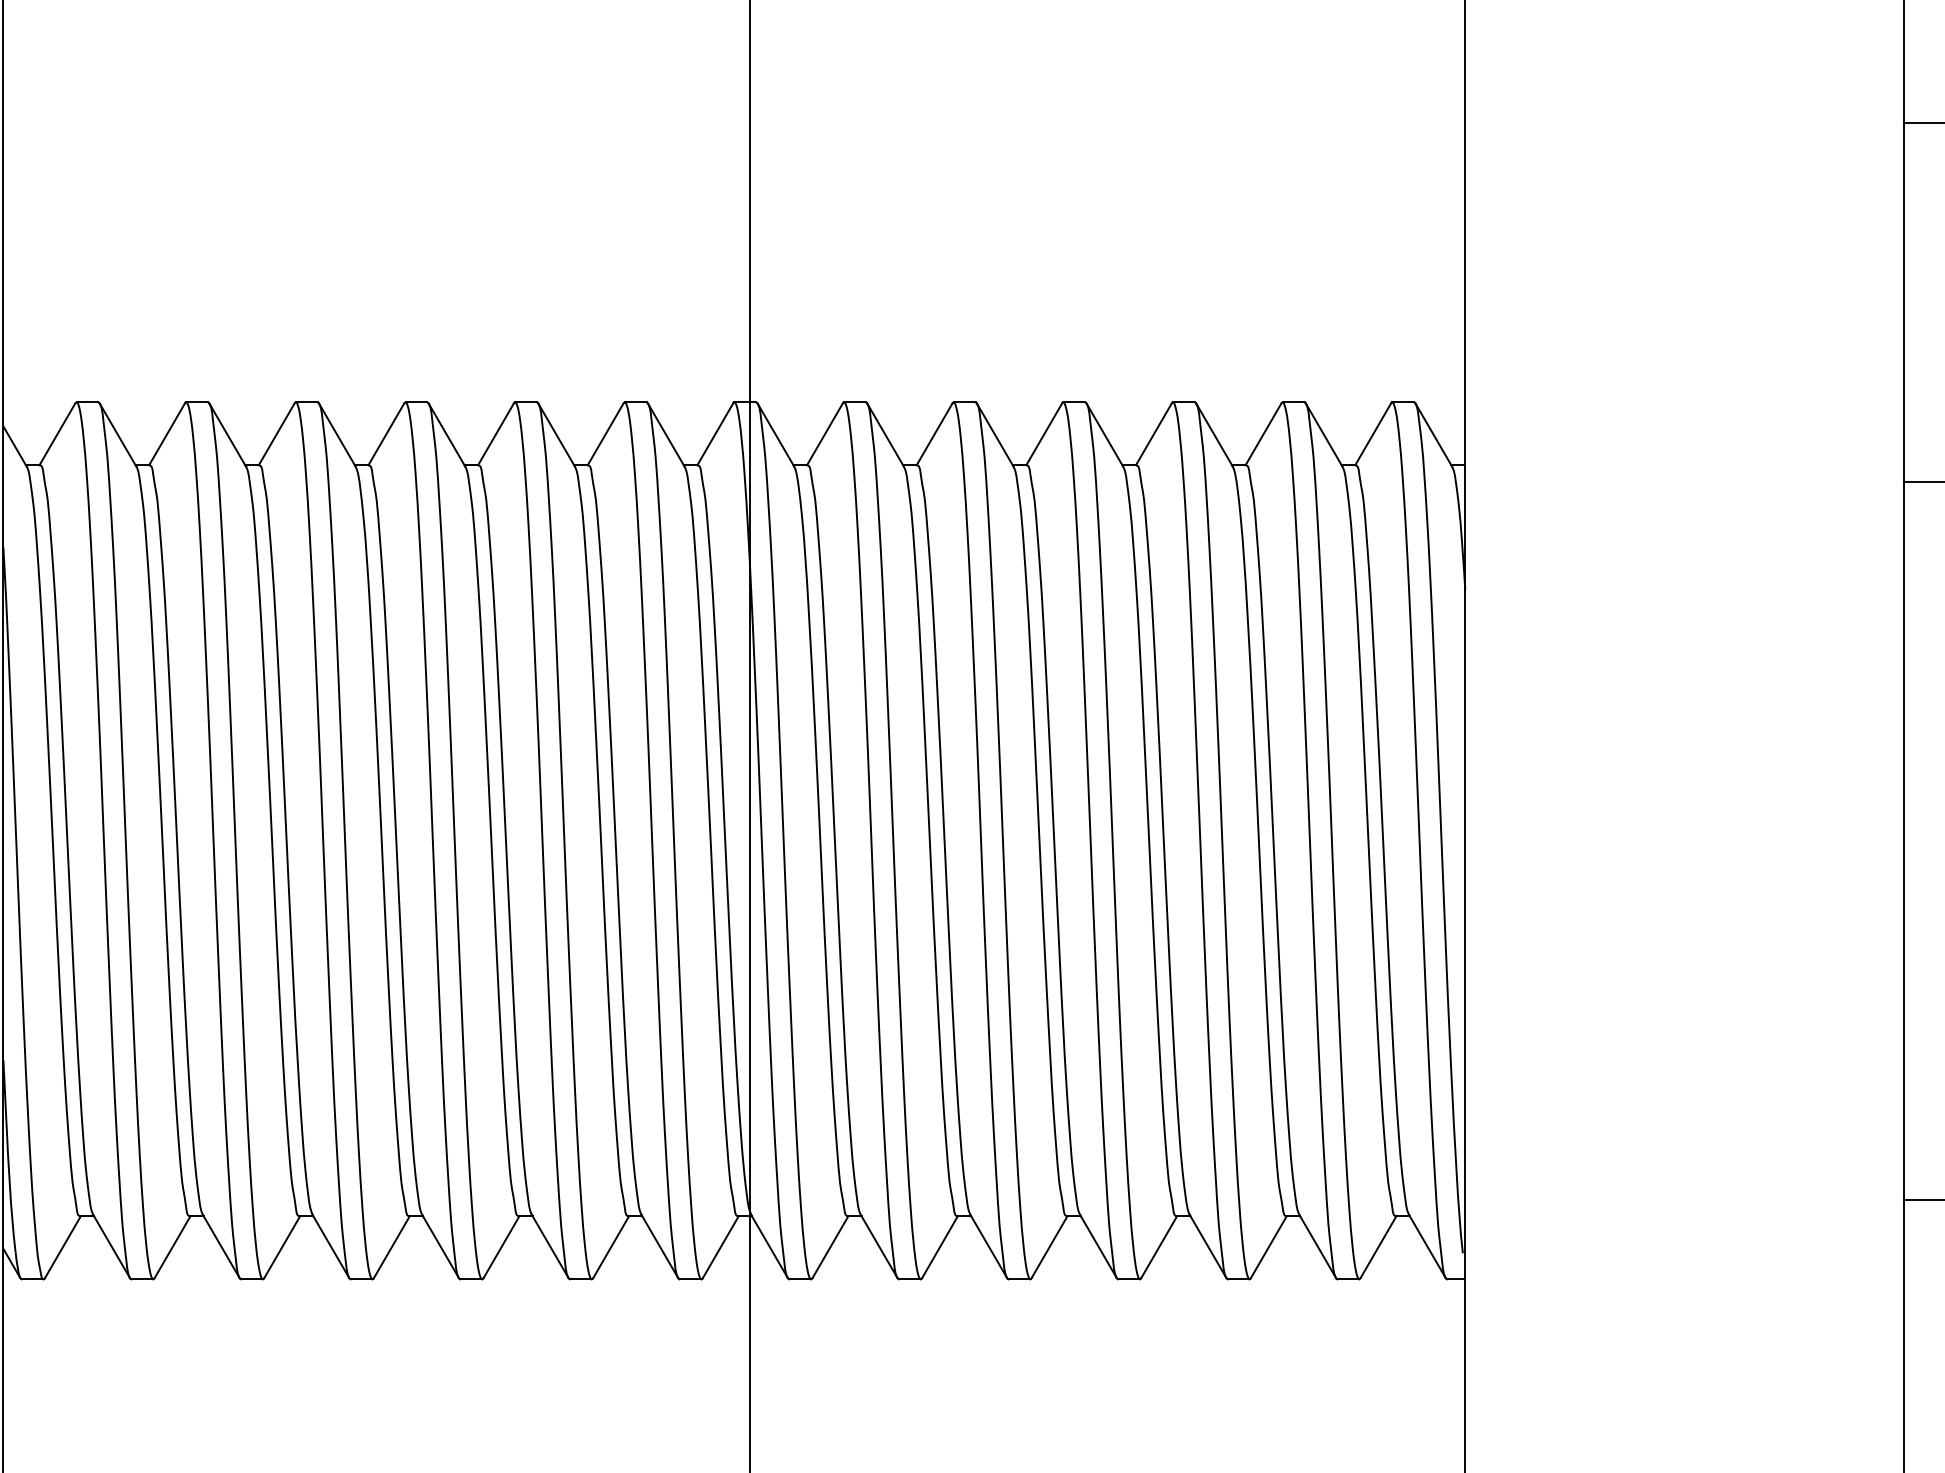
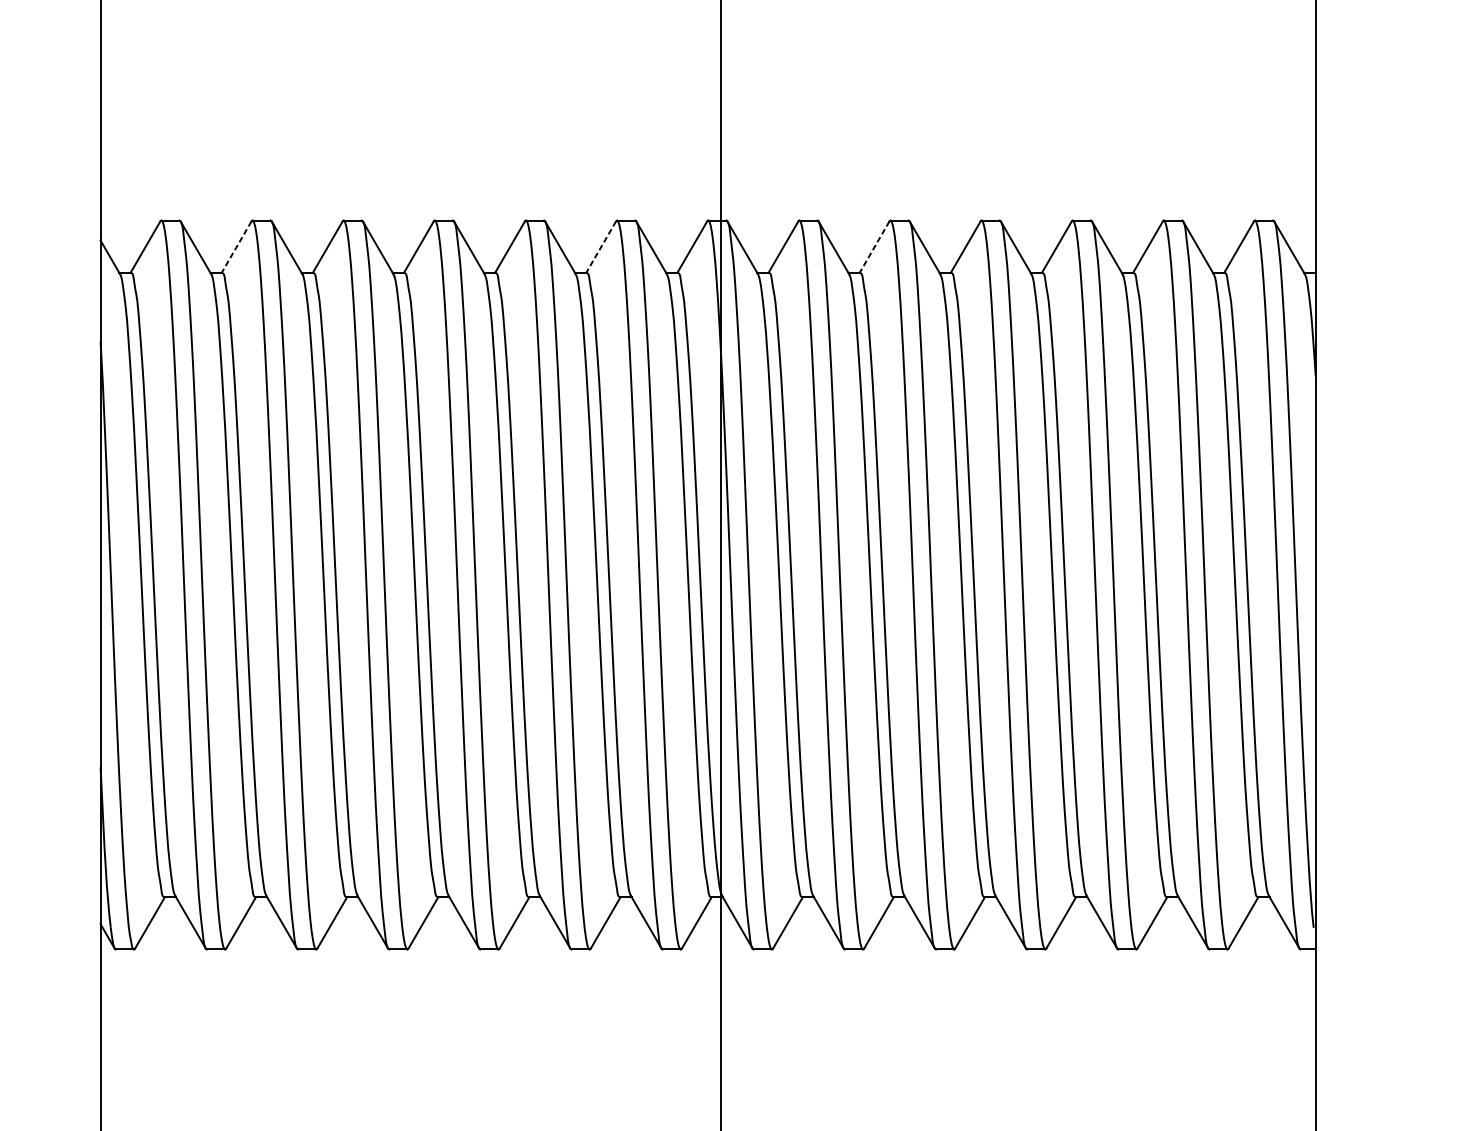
line: (167, 434) -> (236, 247), solid -> dashed
line: (605, 434) -> (601, 247), solid -> dashed
line: (934, 434) -> (874, 247), solid -> dashed

